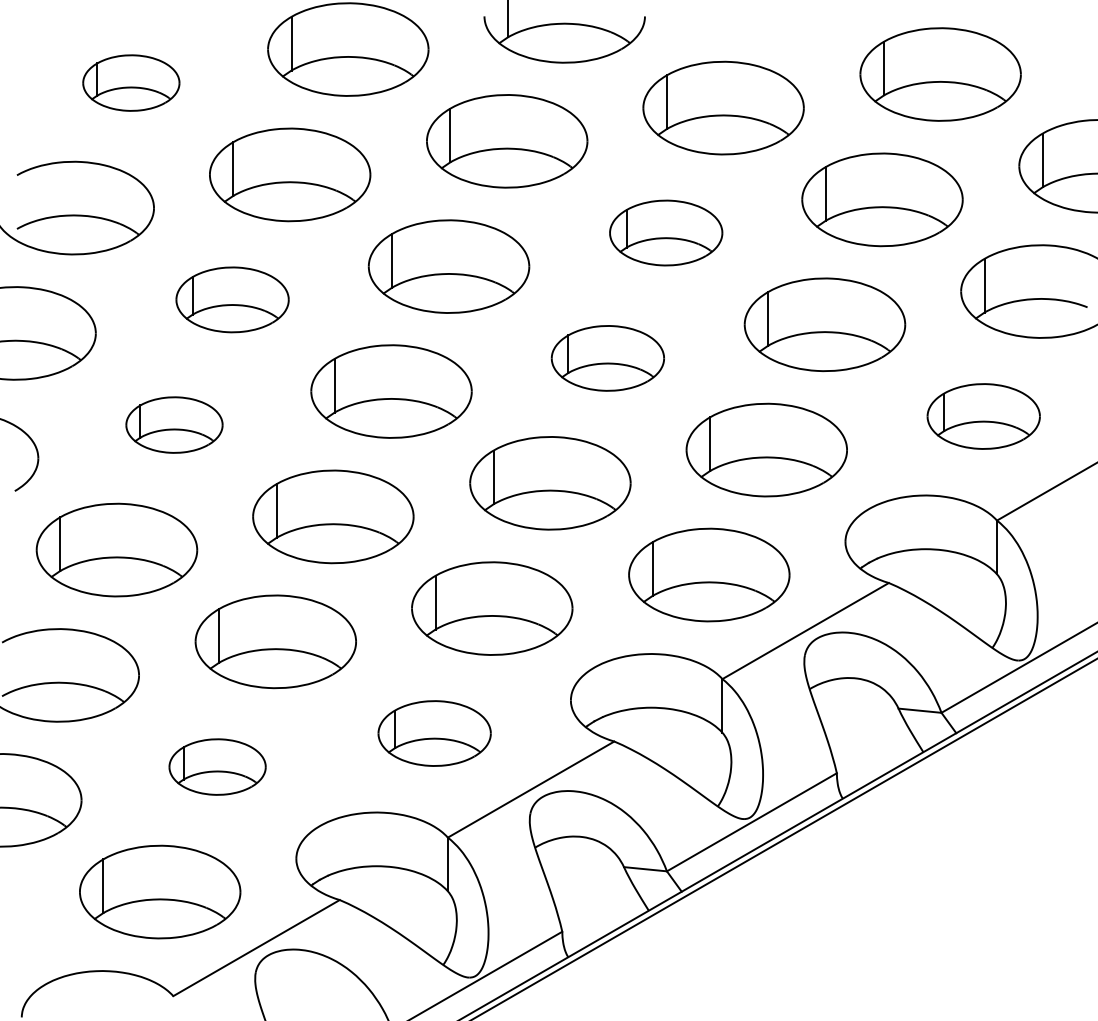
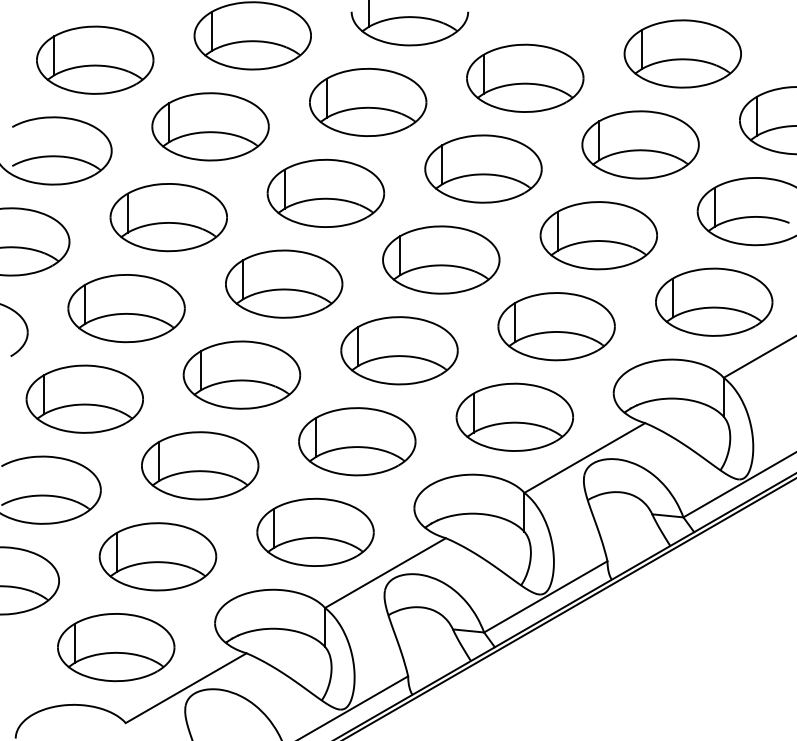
part: (131, 82) -> (95, 59), size x1.67
part: (666, 232) -> (483, 168), size x1.43
part: (232, 299) -> (168, 217), size x1.43
part: (607, 358) -> (440, 260), size x1.43
part: (983, 416) -> (713, 302), size x1.43
part: (174, 424) -> (126, 308), size x1.67
part: (434, 733) -> (315, 532), size x1.43
part: (217, 766) -> (157, 556), size x1.67

